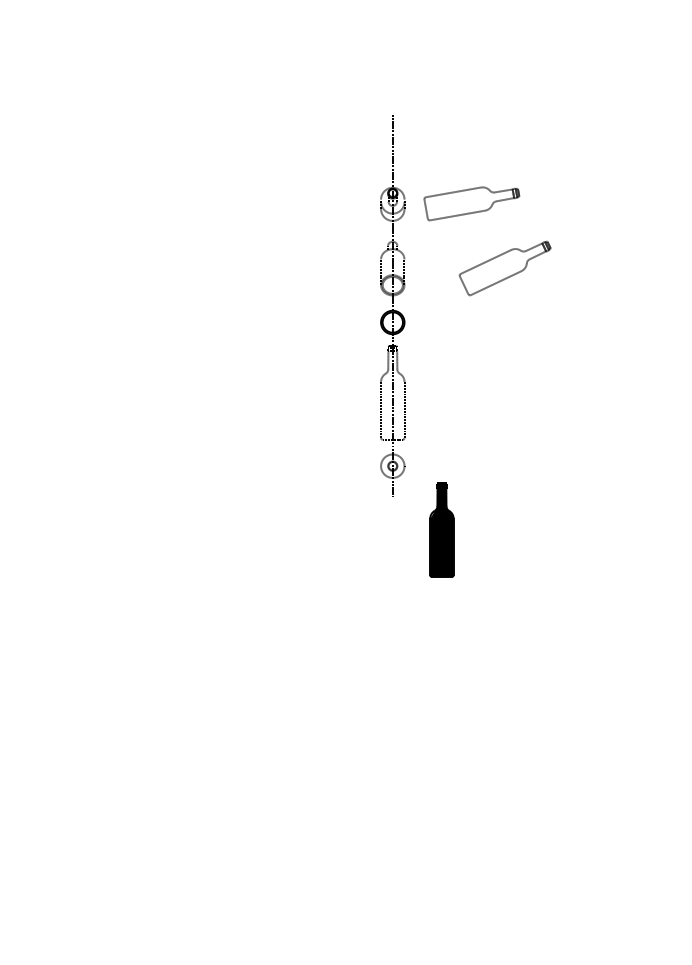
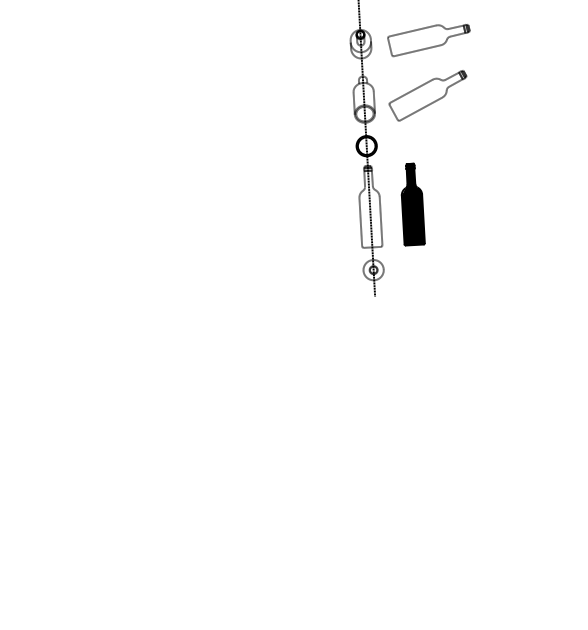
part: (504, 268) -> (427, 96), moved
part: (441, 529) -> (412, 204), moved

